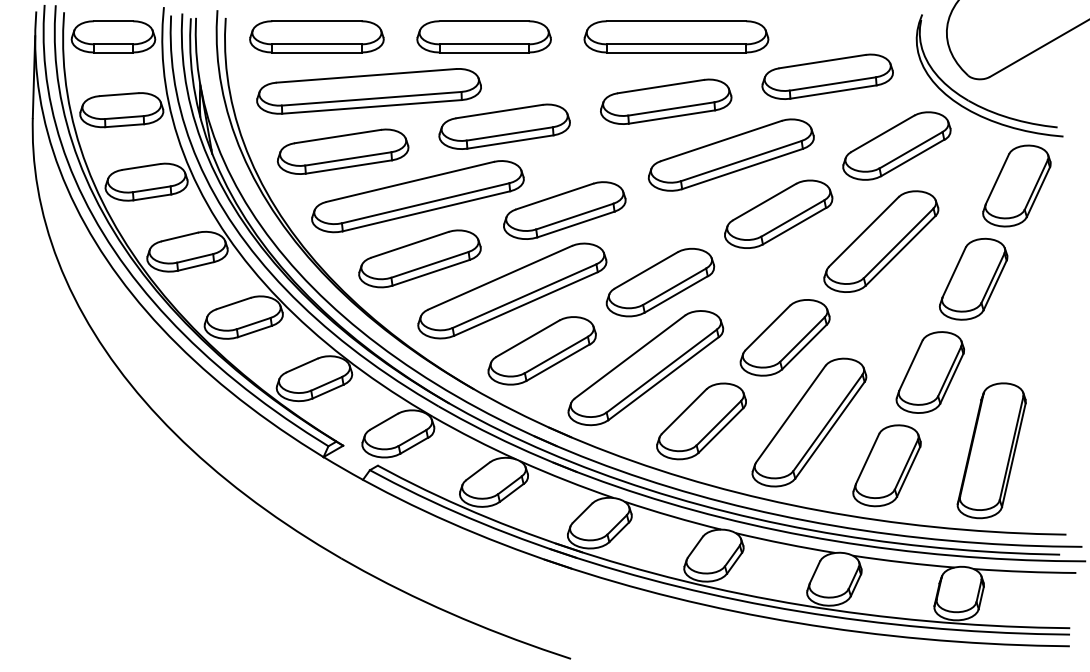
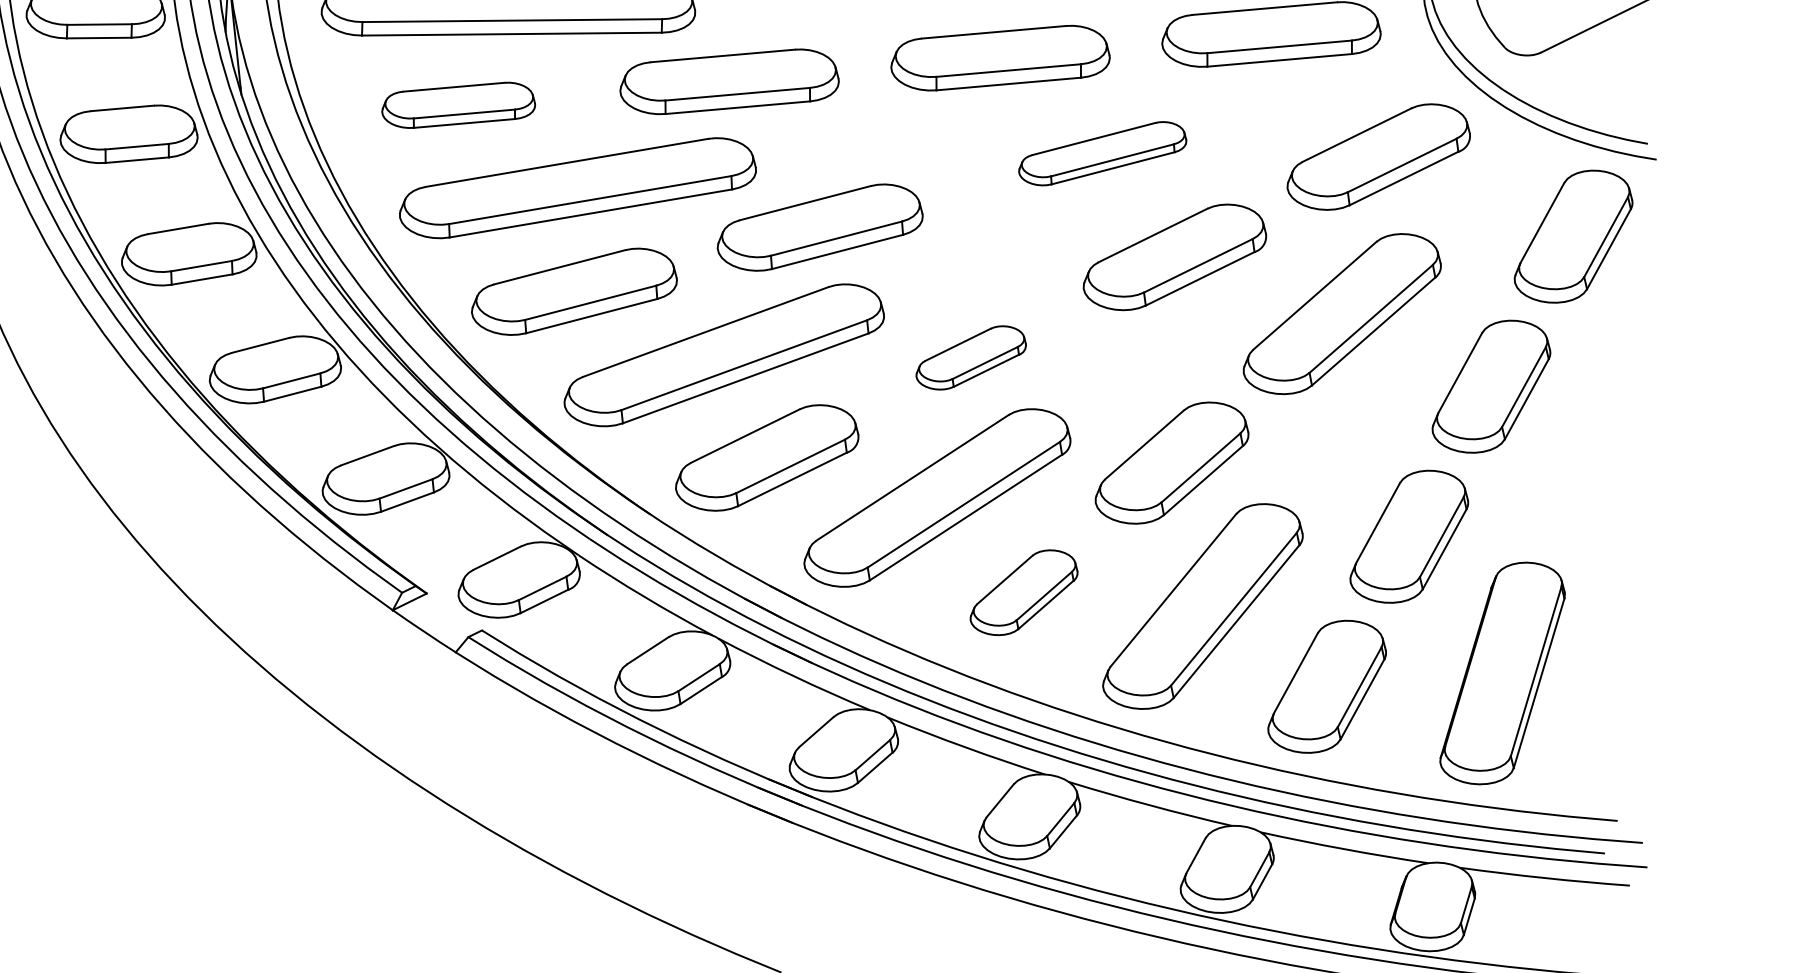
part: (342, 151) -> (457, 104), size x0.7
part: (730, 154) -> (1101, 152), size x0.6
part: (660, 282) -> (971, 357), size x0.6
part: (701, 421) -> (1024, 592), size x0.7

